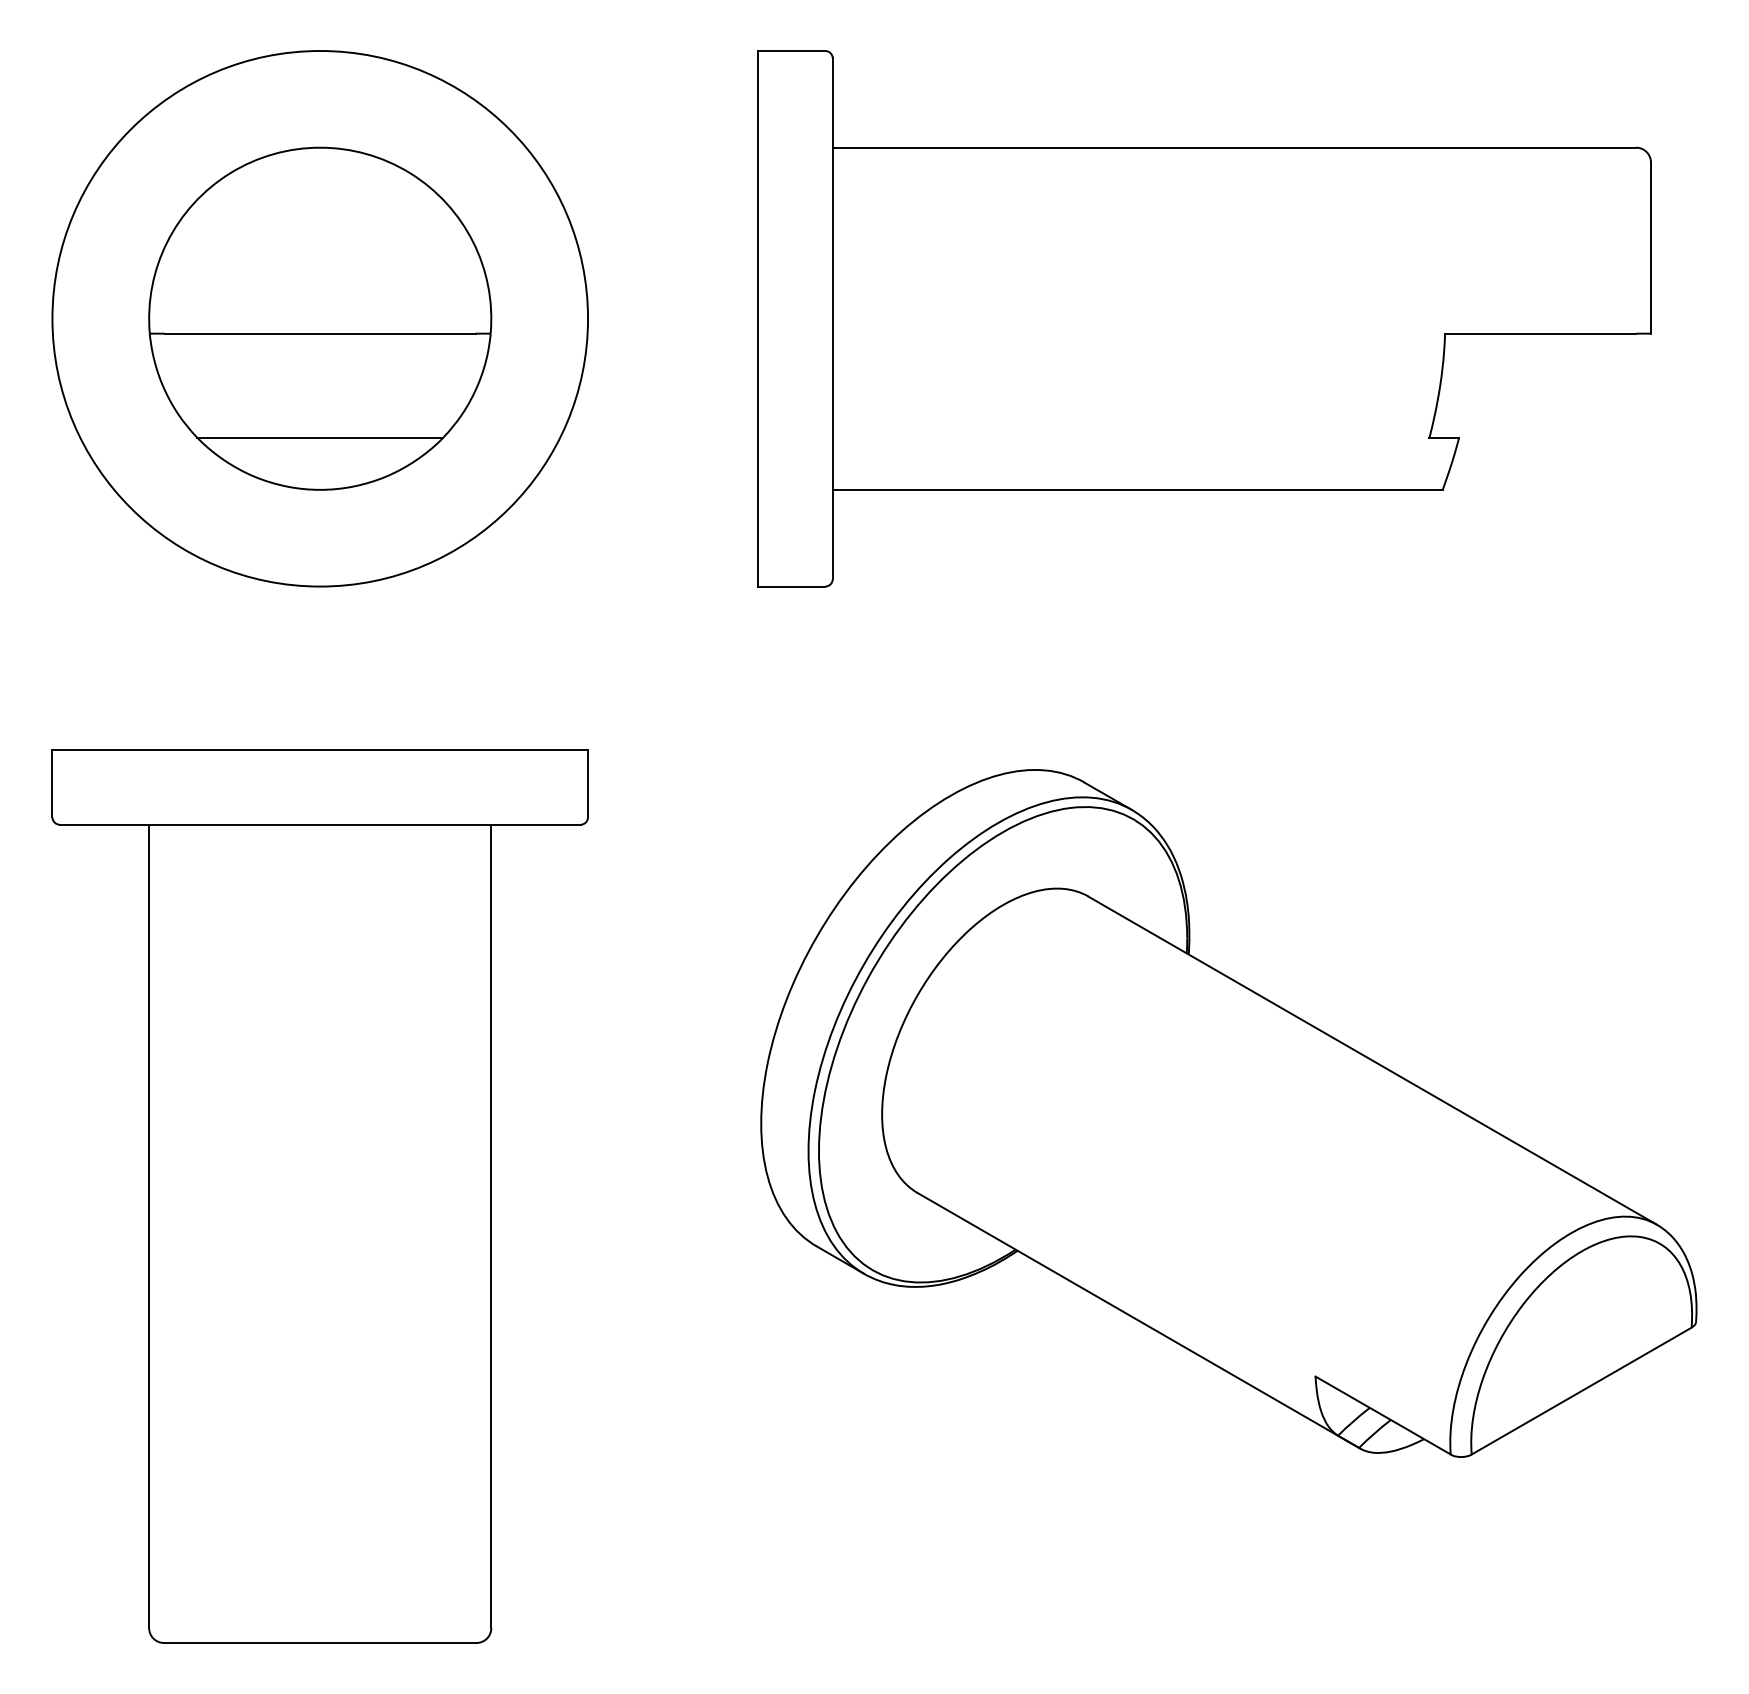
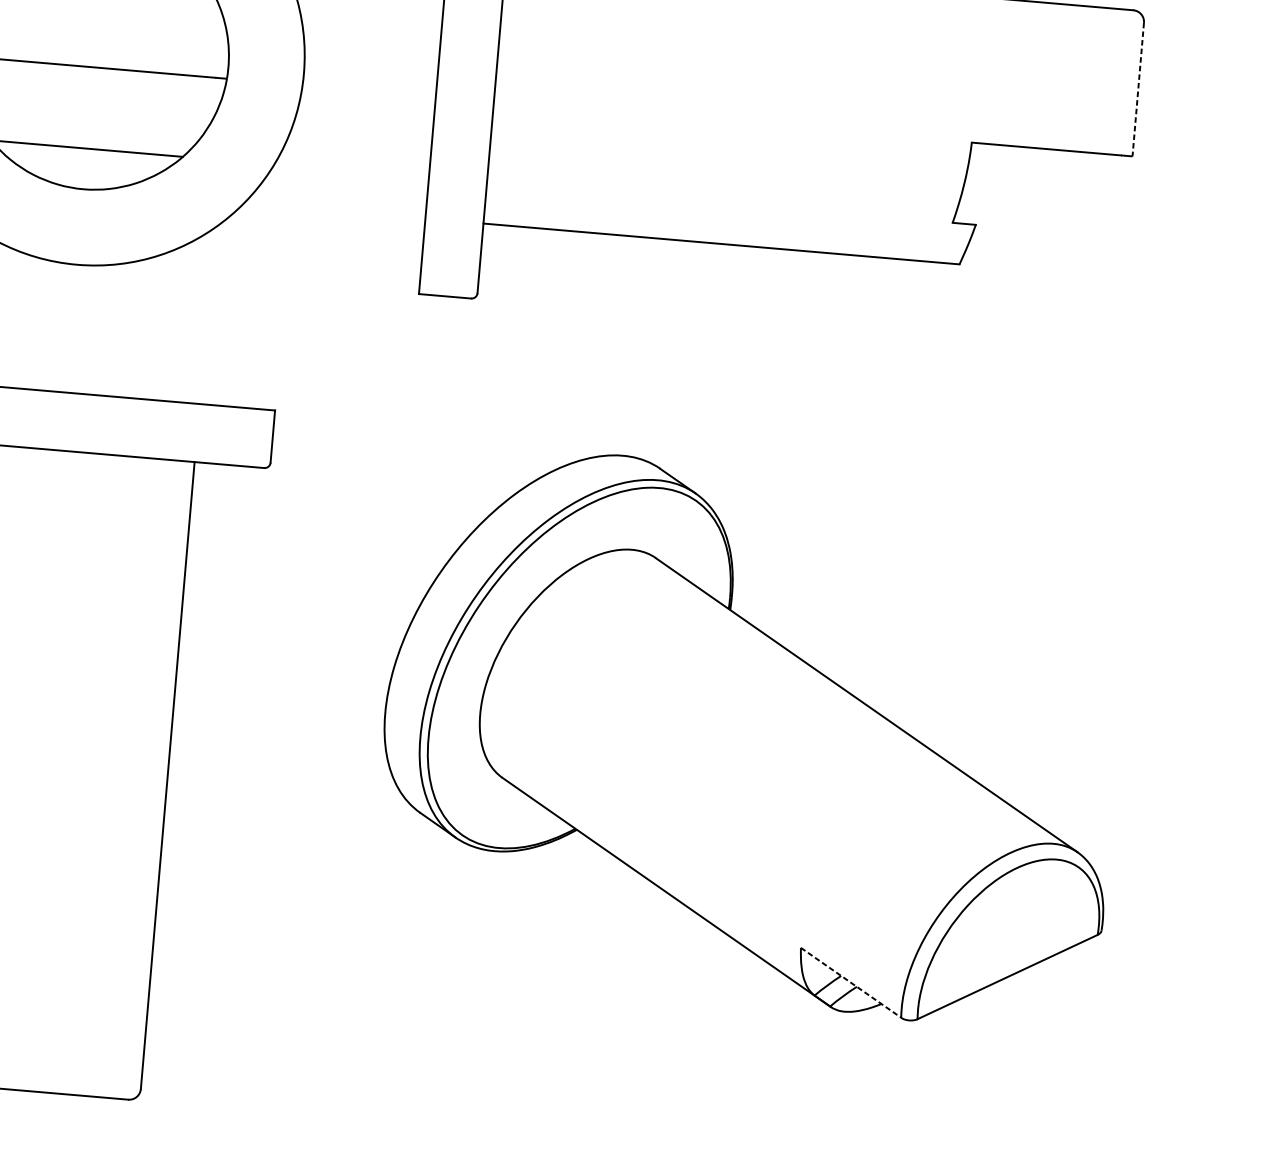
line: (1651, 248) -> (1138, 89), solid -> dashed
line: (1383, 1415) -> (851, 982), solid -> dashed

